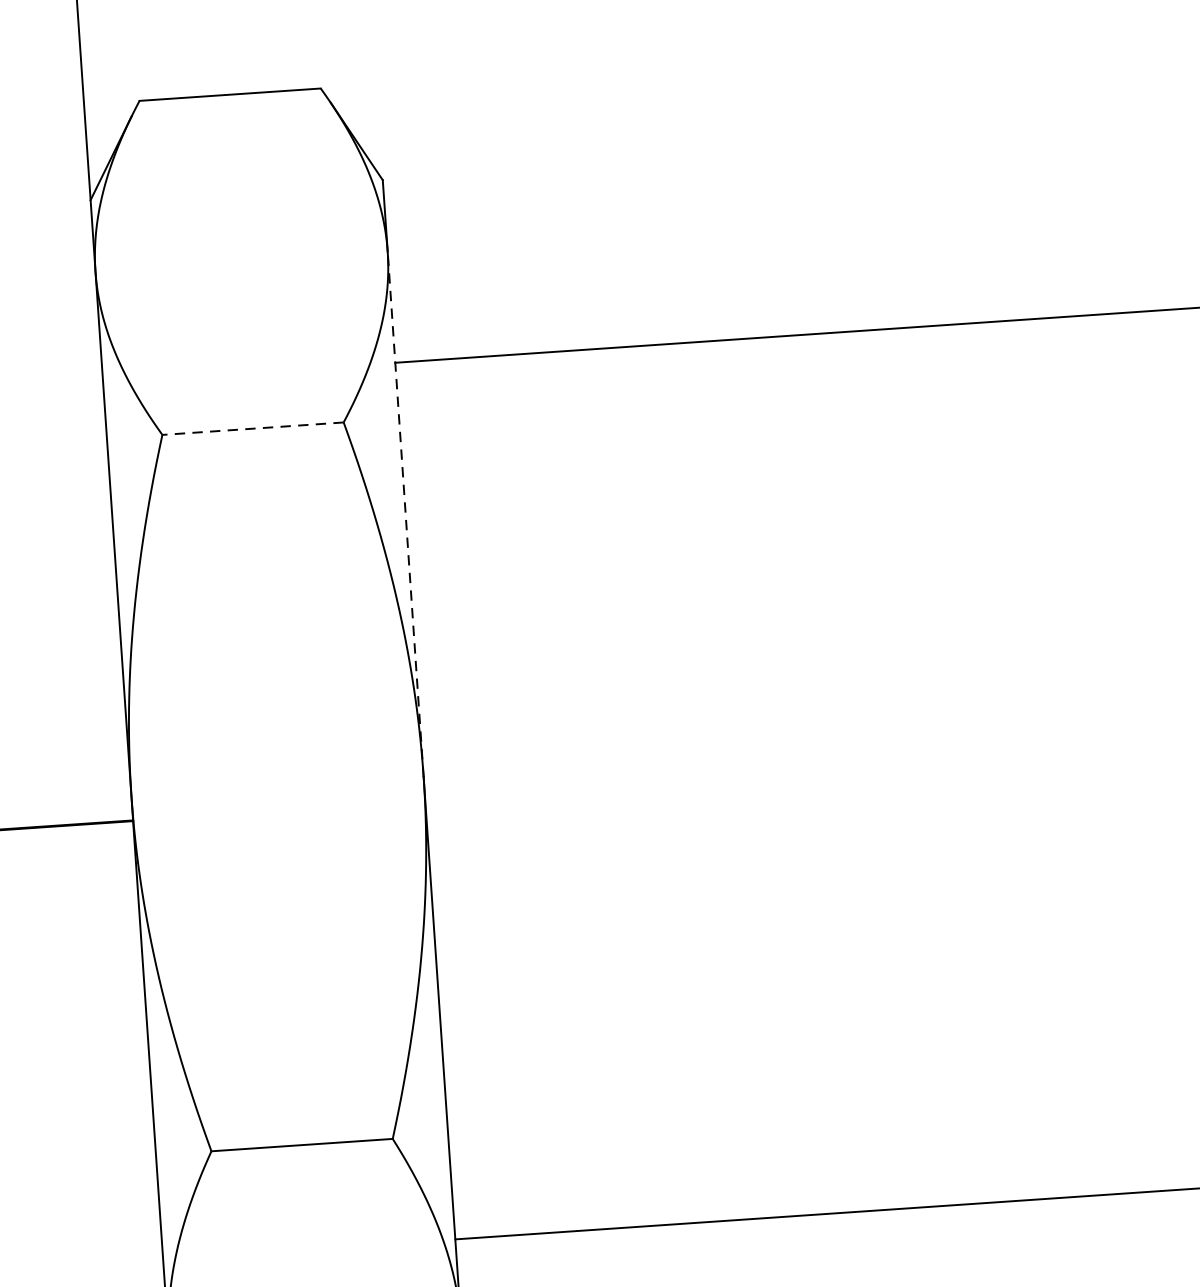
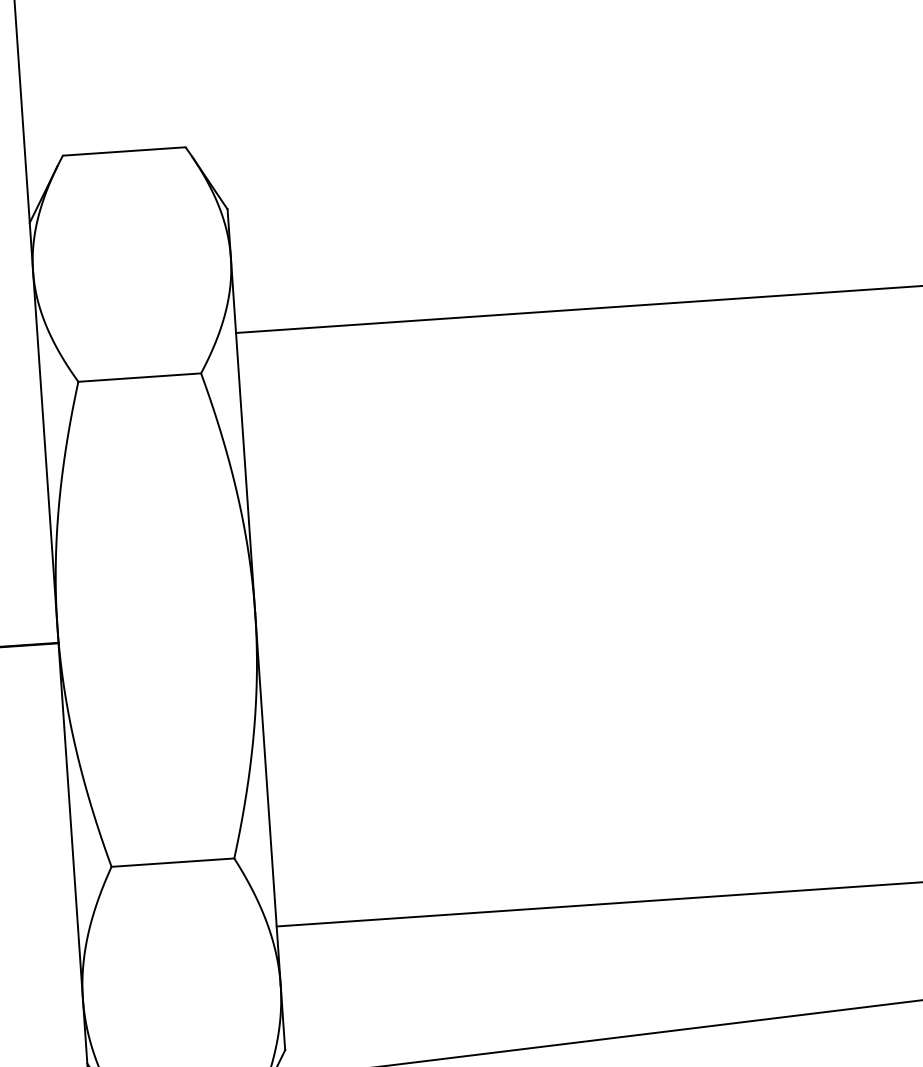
line: (252, 428) -> (139, 377), dashed -> solid
line: (406, 514) -> (243, 435), dashed -> solid

